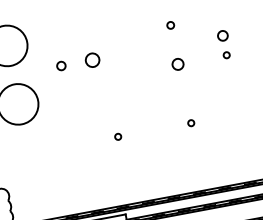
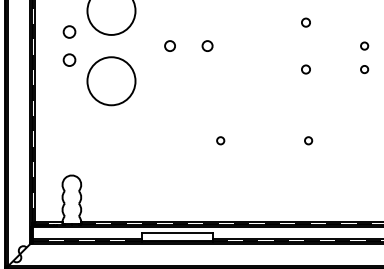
circle: (222, 35) -> (364, 45), size x0.62
circle: (92, 59) -> (207, 45), size x0.62
circle: (177, 64) -> (305, 69), size x0.62

